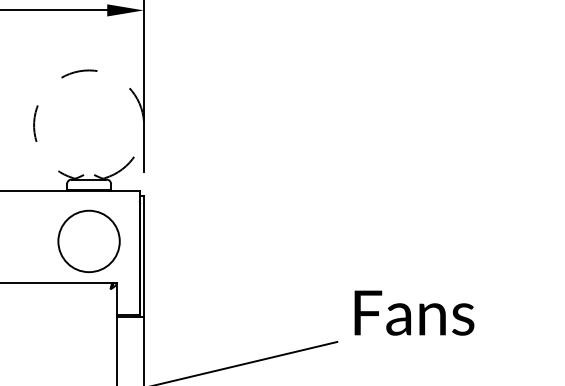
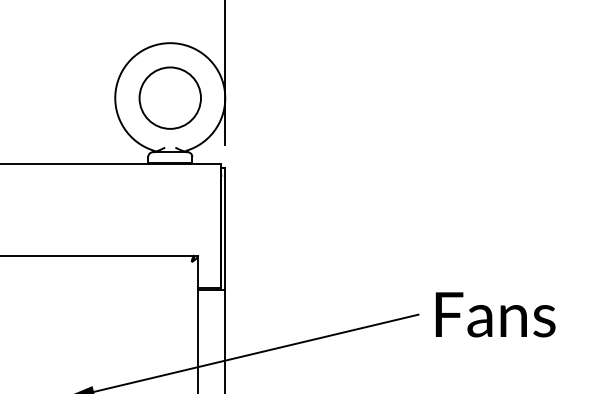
arc: (89, 70) -> (170, 43), dashed -> solid
circle: (88, 240) -> (169, 97), moved
text: (414, 312) -> (495, 314), moved

